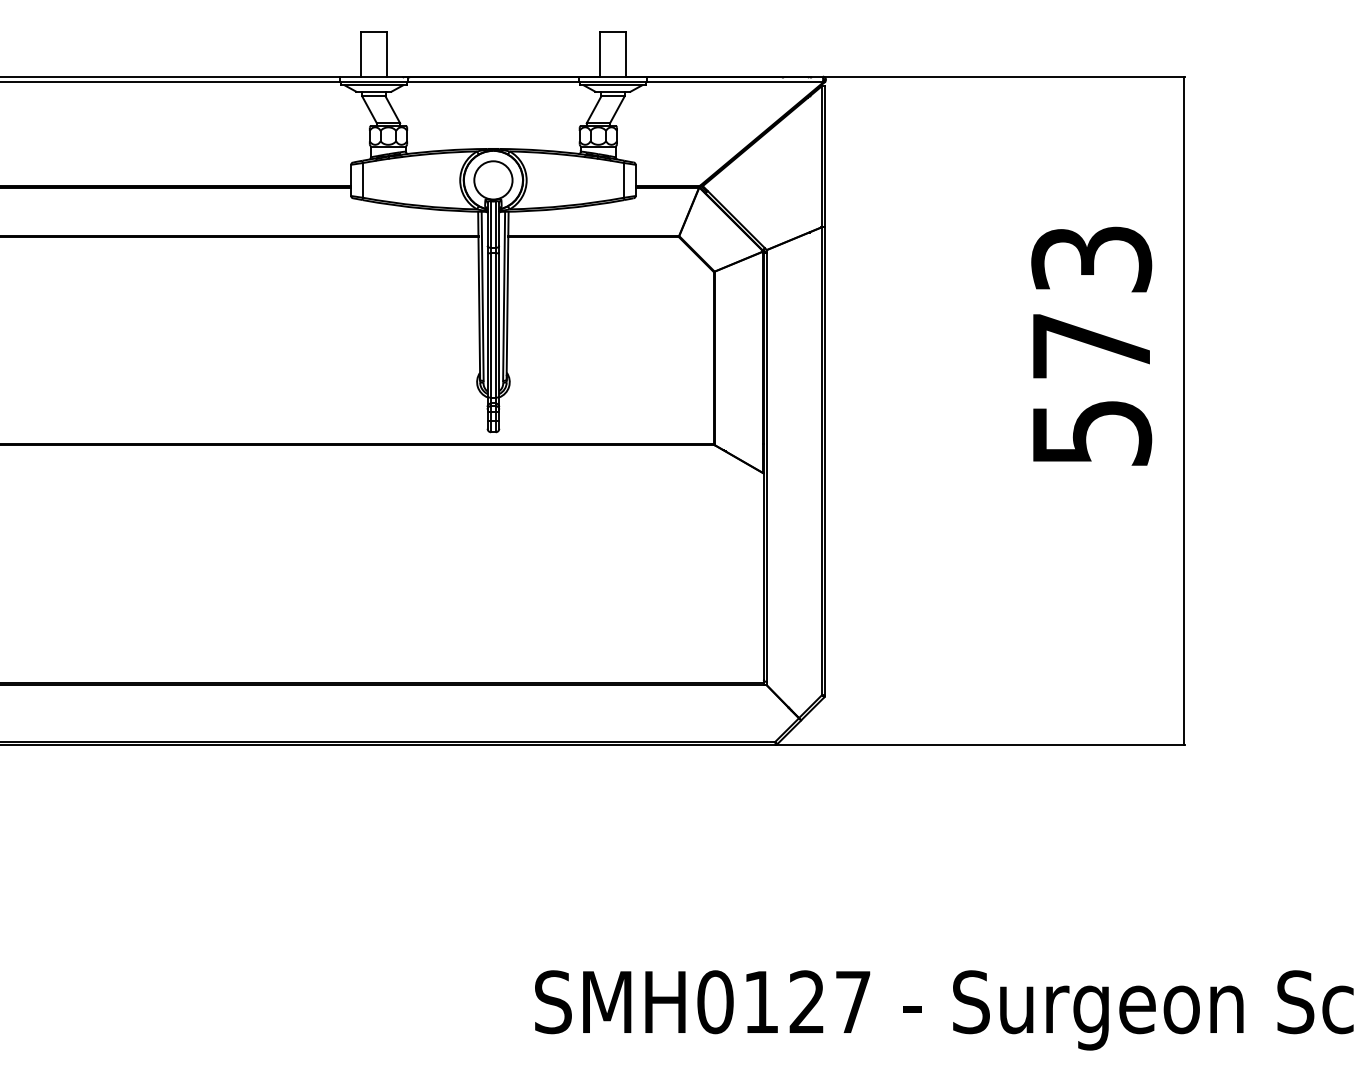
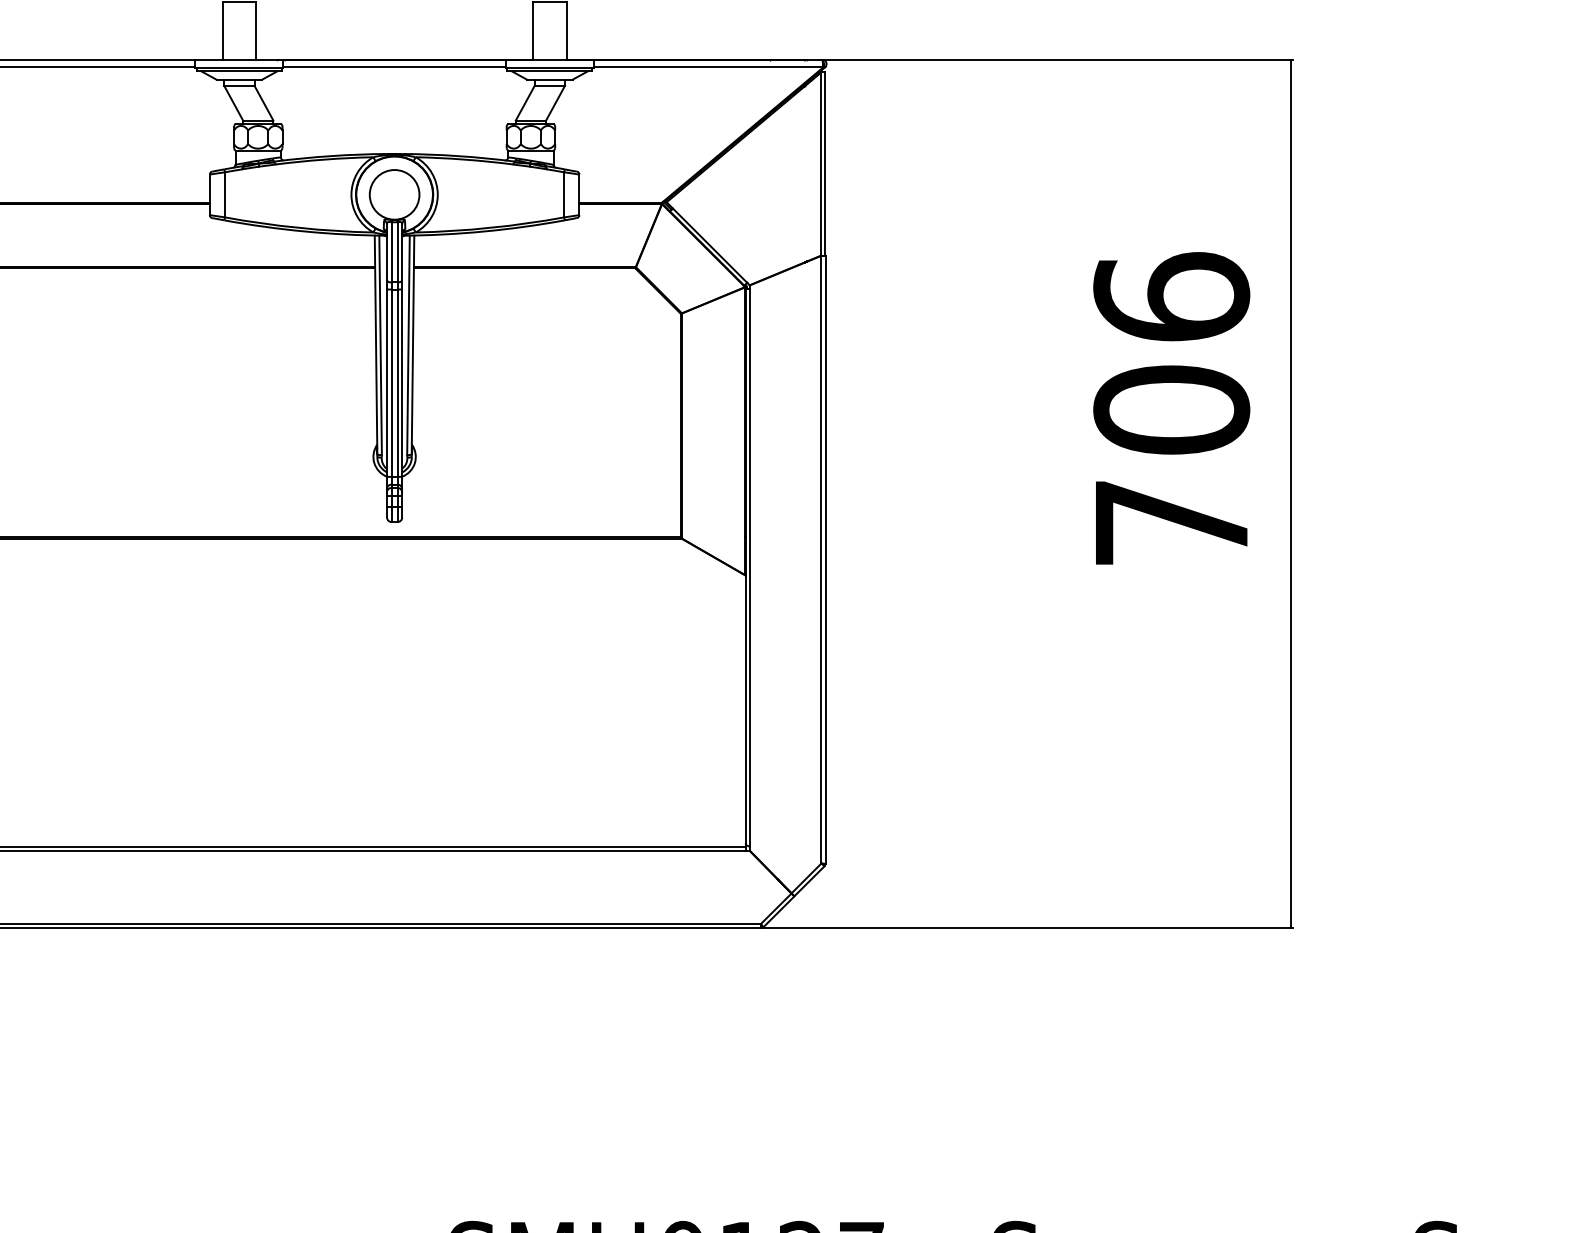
text: (1091, 344) -> (1171, 408), 573 -> 706

